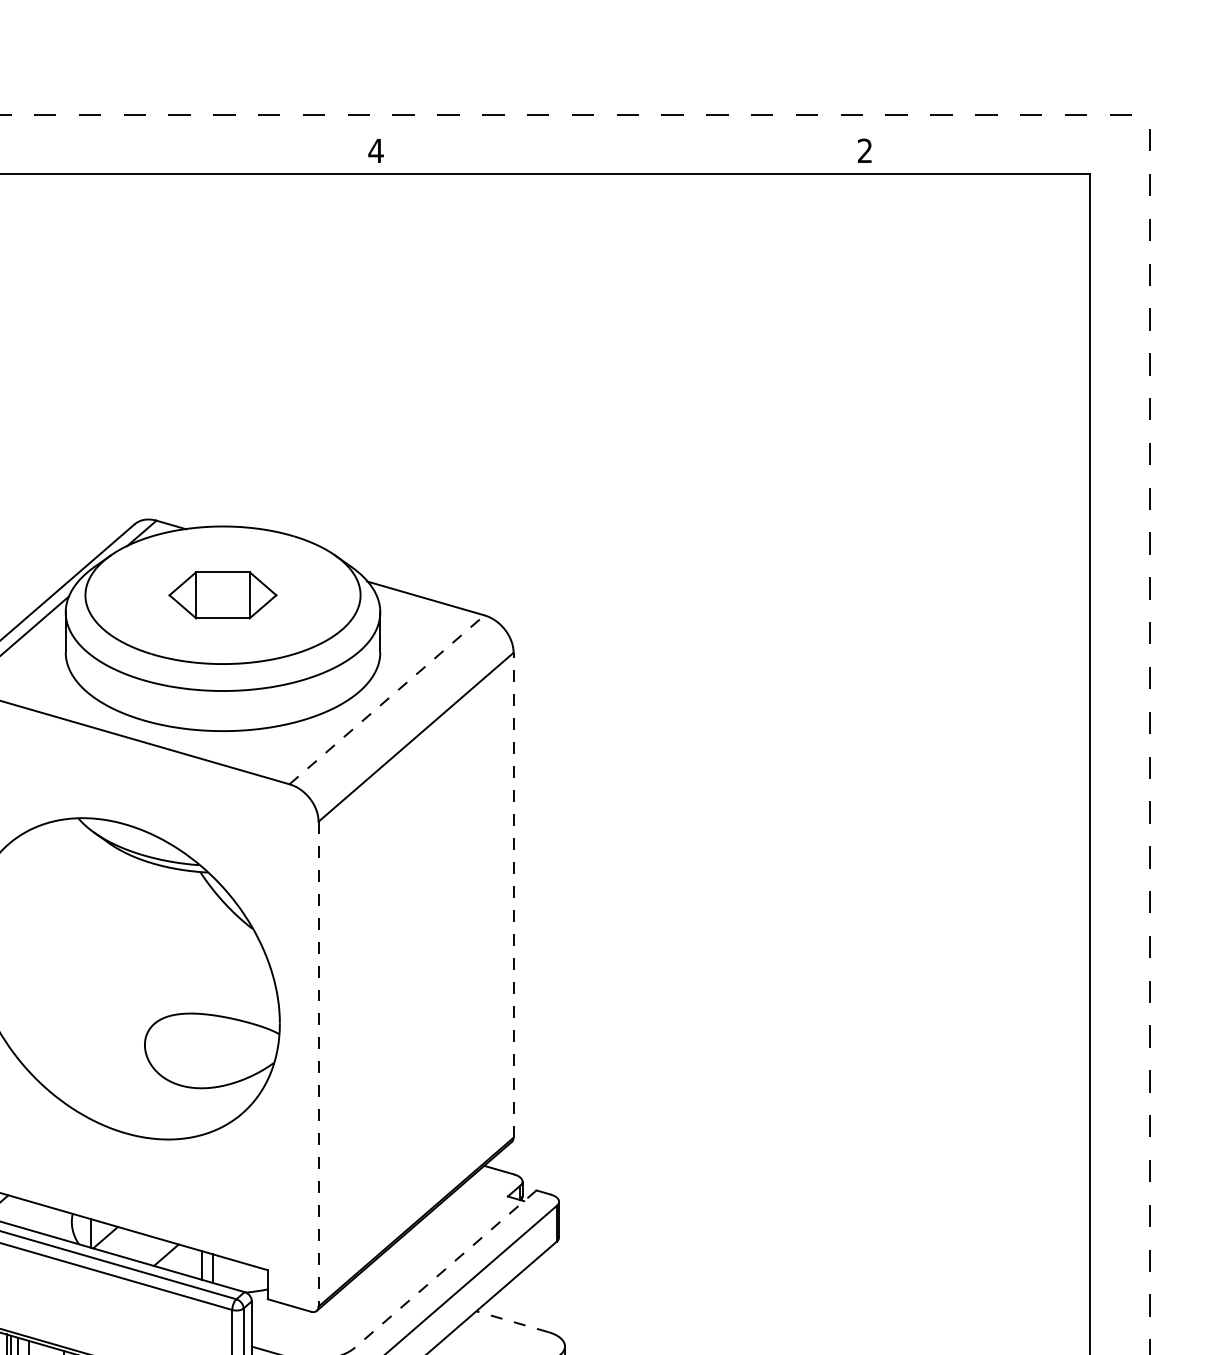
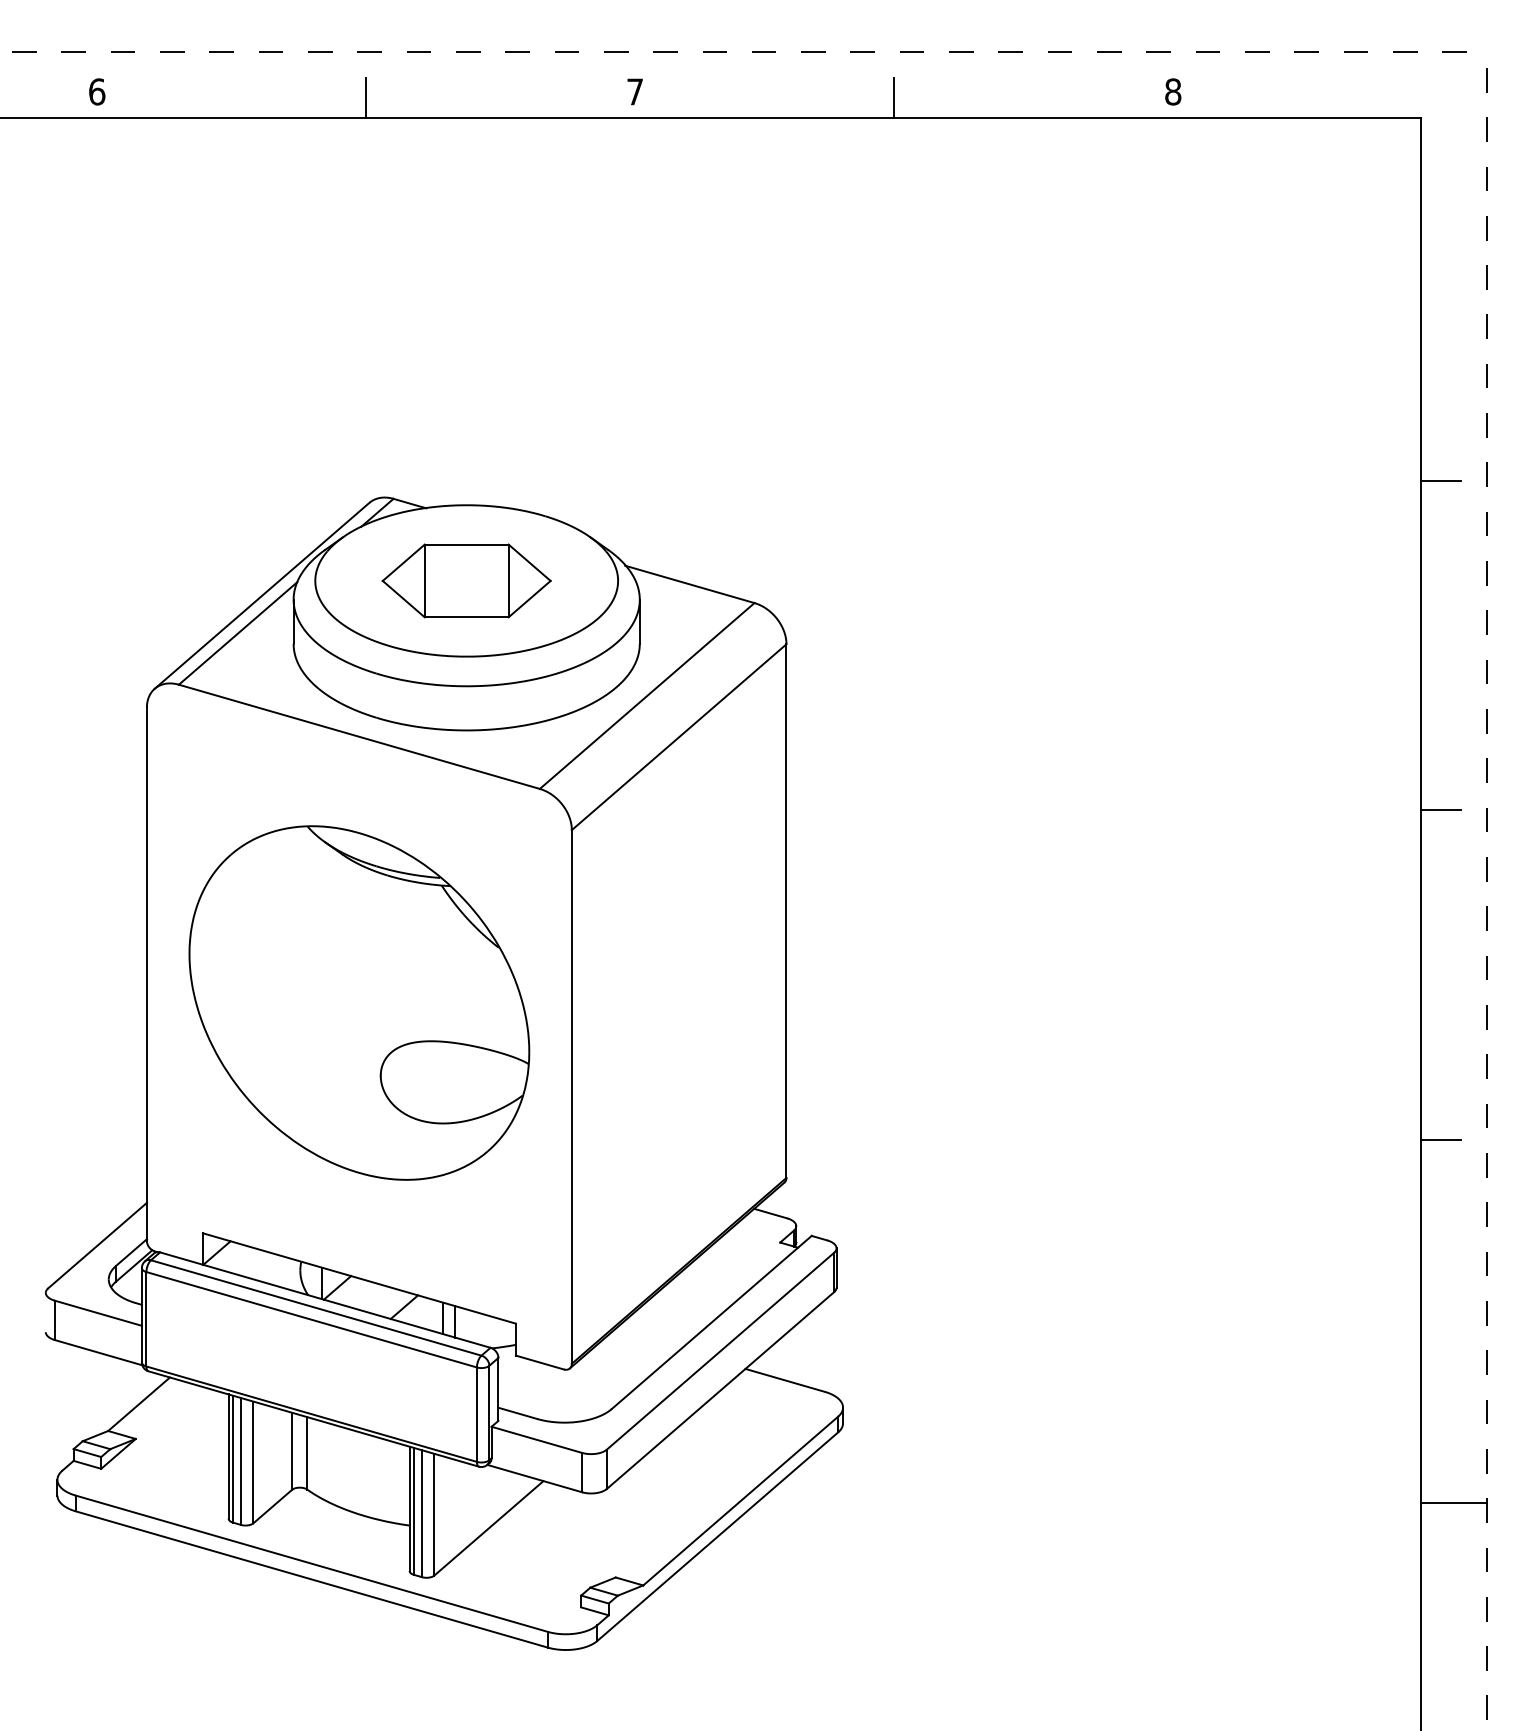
text: (375, 150) -> (634, 91), 4 -> 7
text: (865, 150) -> (1173, 91), 2 -> 8
line: (131, 155) -> (366, 97), added
line: (610, 155) -> (893, 97), added
line: (1107, 504) -> (1440, 480), added
part: (222, 594) -> (466, 580), size x1.43
line: (387, 700) -> (647, 696), dashed -> solid
line: (1107, 803) -> (1440, 810), added
line: (513, 895) -> (786, 911), dashed -> solid
line: (318, 1063) -> (571, 1096), dashed -> solid
line: (1107, 1102) -> (1440, 1139), added
line: (445, 1269) -> (711, 1322), dashed -> solid
line: (511, 1321) -> (784, 1380), dashed -> solid

